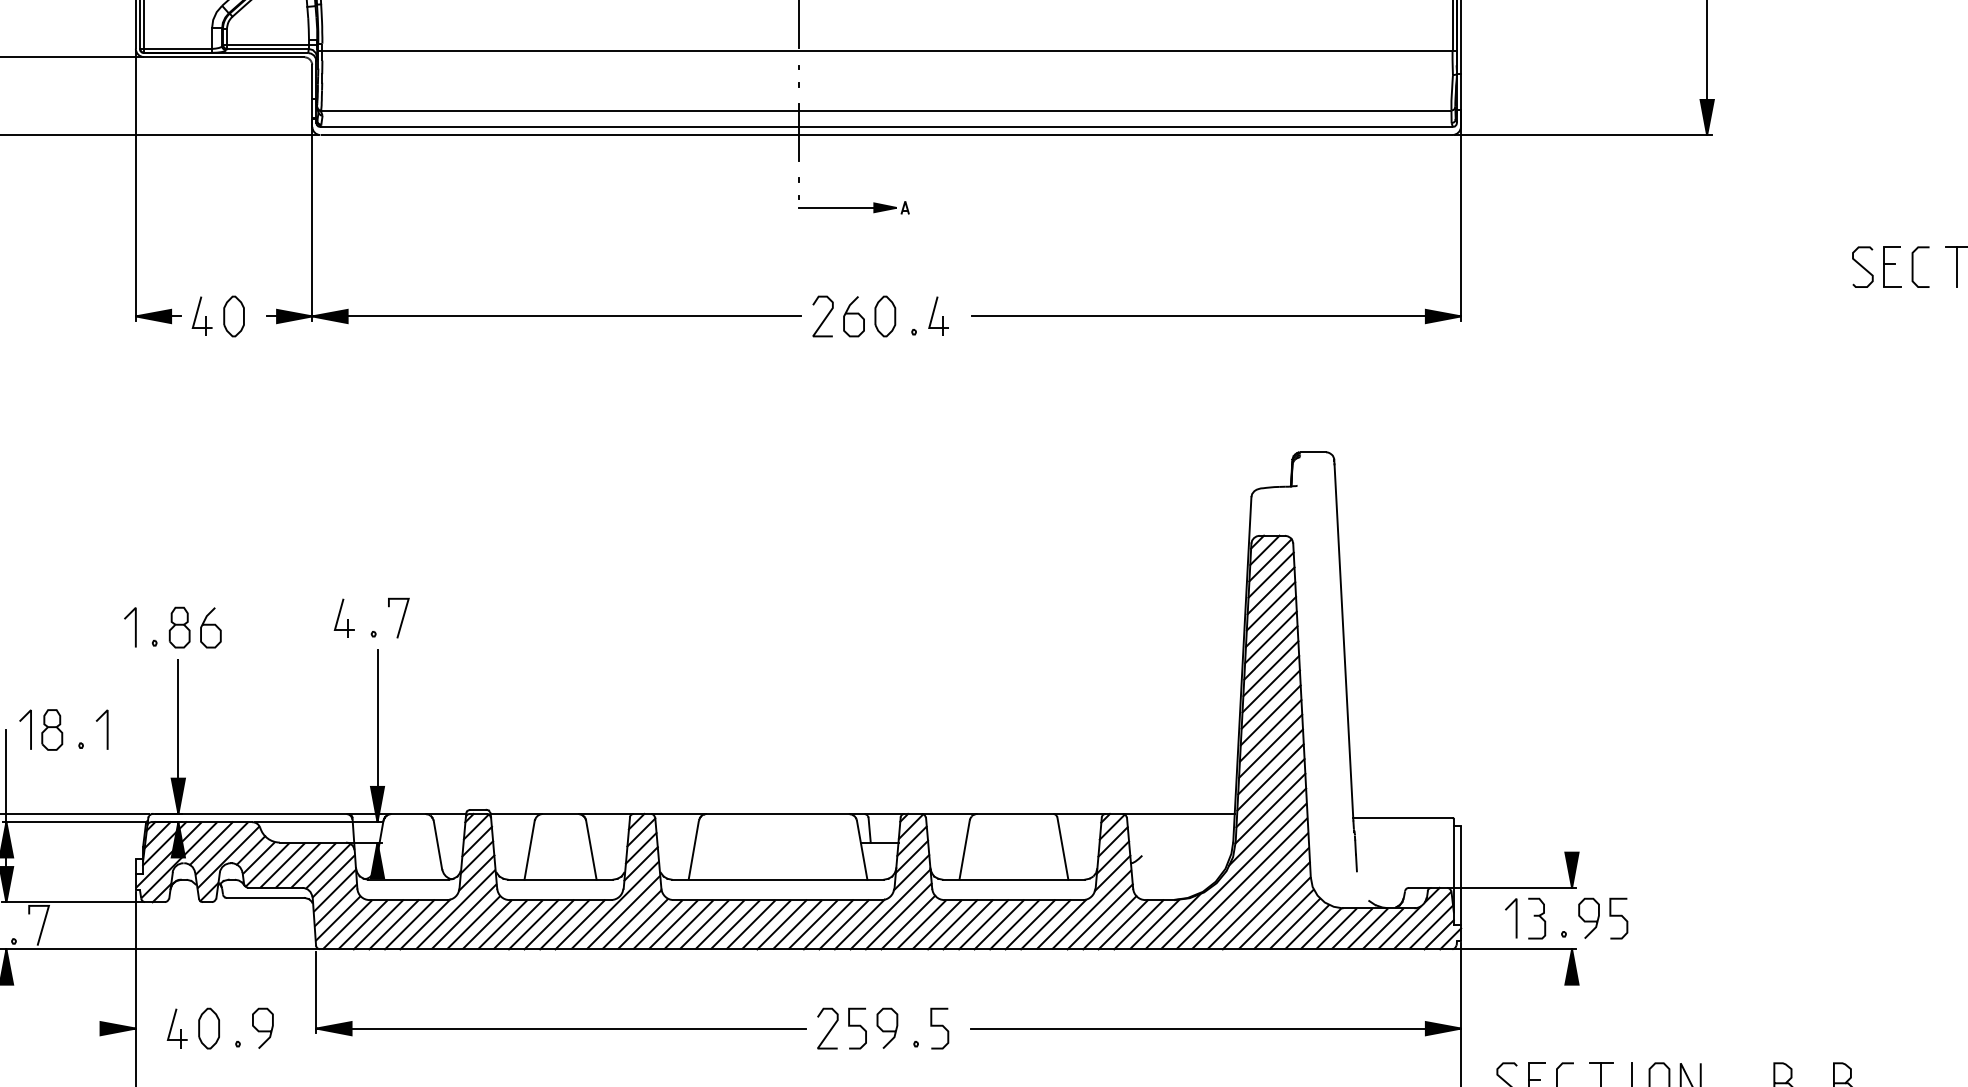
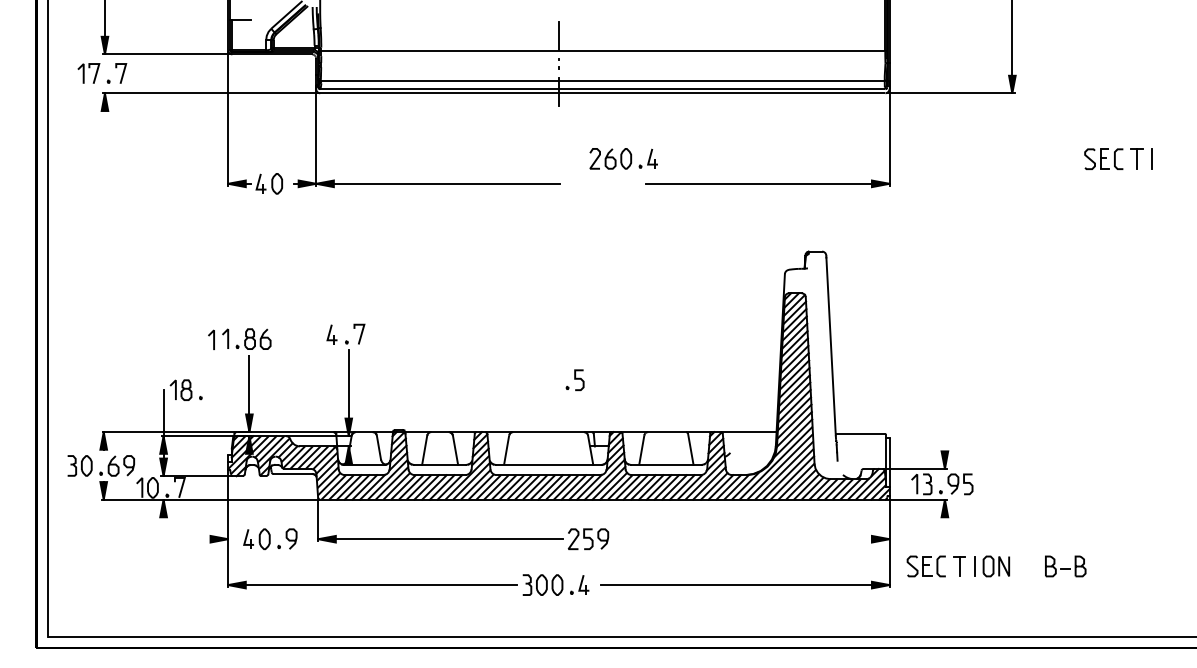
part: (853, 195) -> (586, 123), removed
part: (879, 315) -> (623, 158), moved
line: (106, 728) -> (213, 339), moved
part: (929, 1029) -> (574, 380), moved
line: (1216, 1029) -> (767, 539), removed

